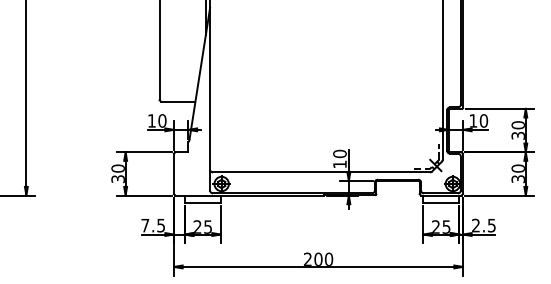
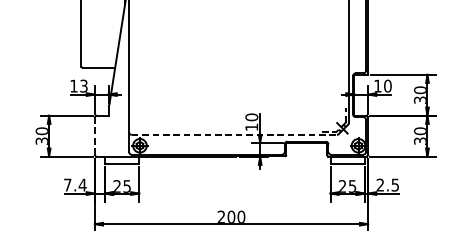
text: (162, 120) -> (84, 85), 10 -> 13
line: (322, 172) -> (235, 134), solid -> dashed
line: (174, 174) -> (95, 136), solid -> dashed
text: (160, 225) -> (82, 185), 7.5 -> 7.4

